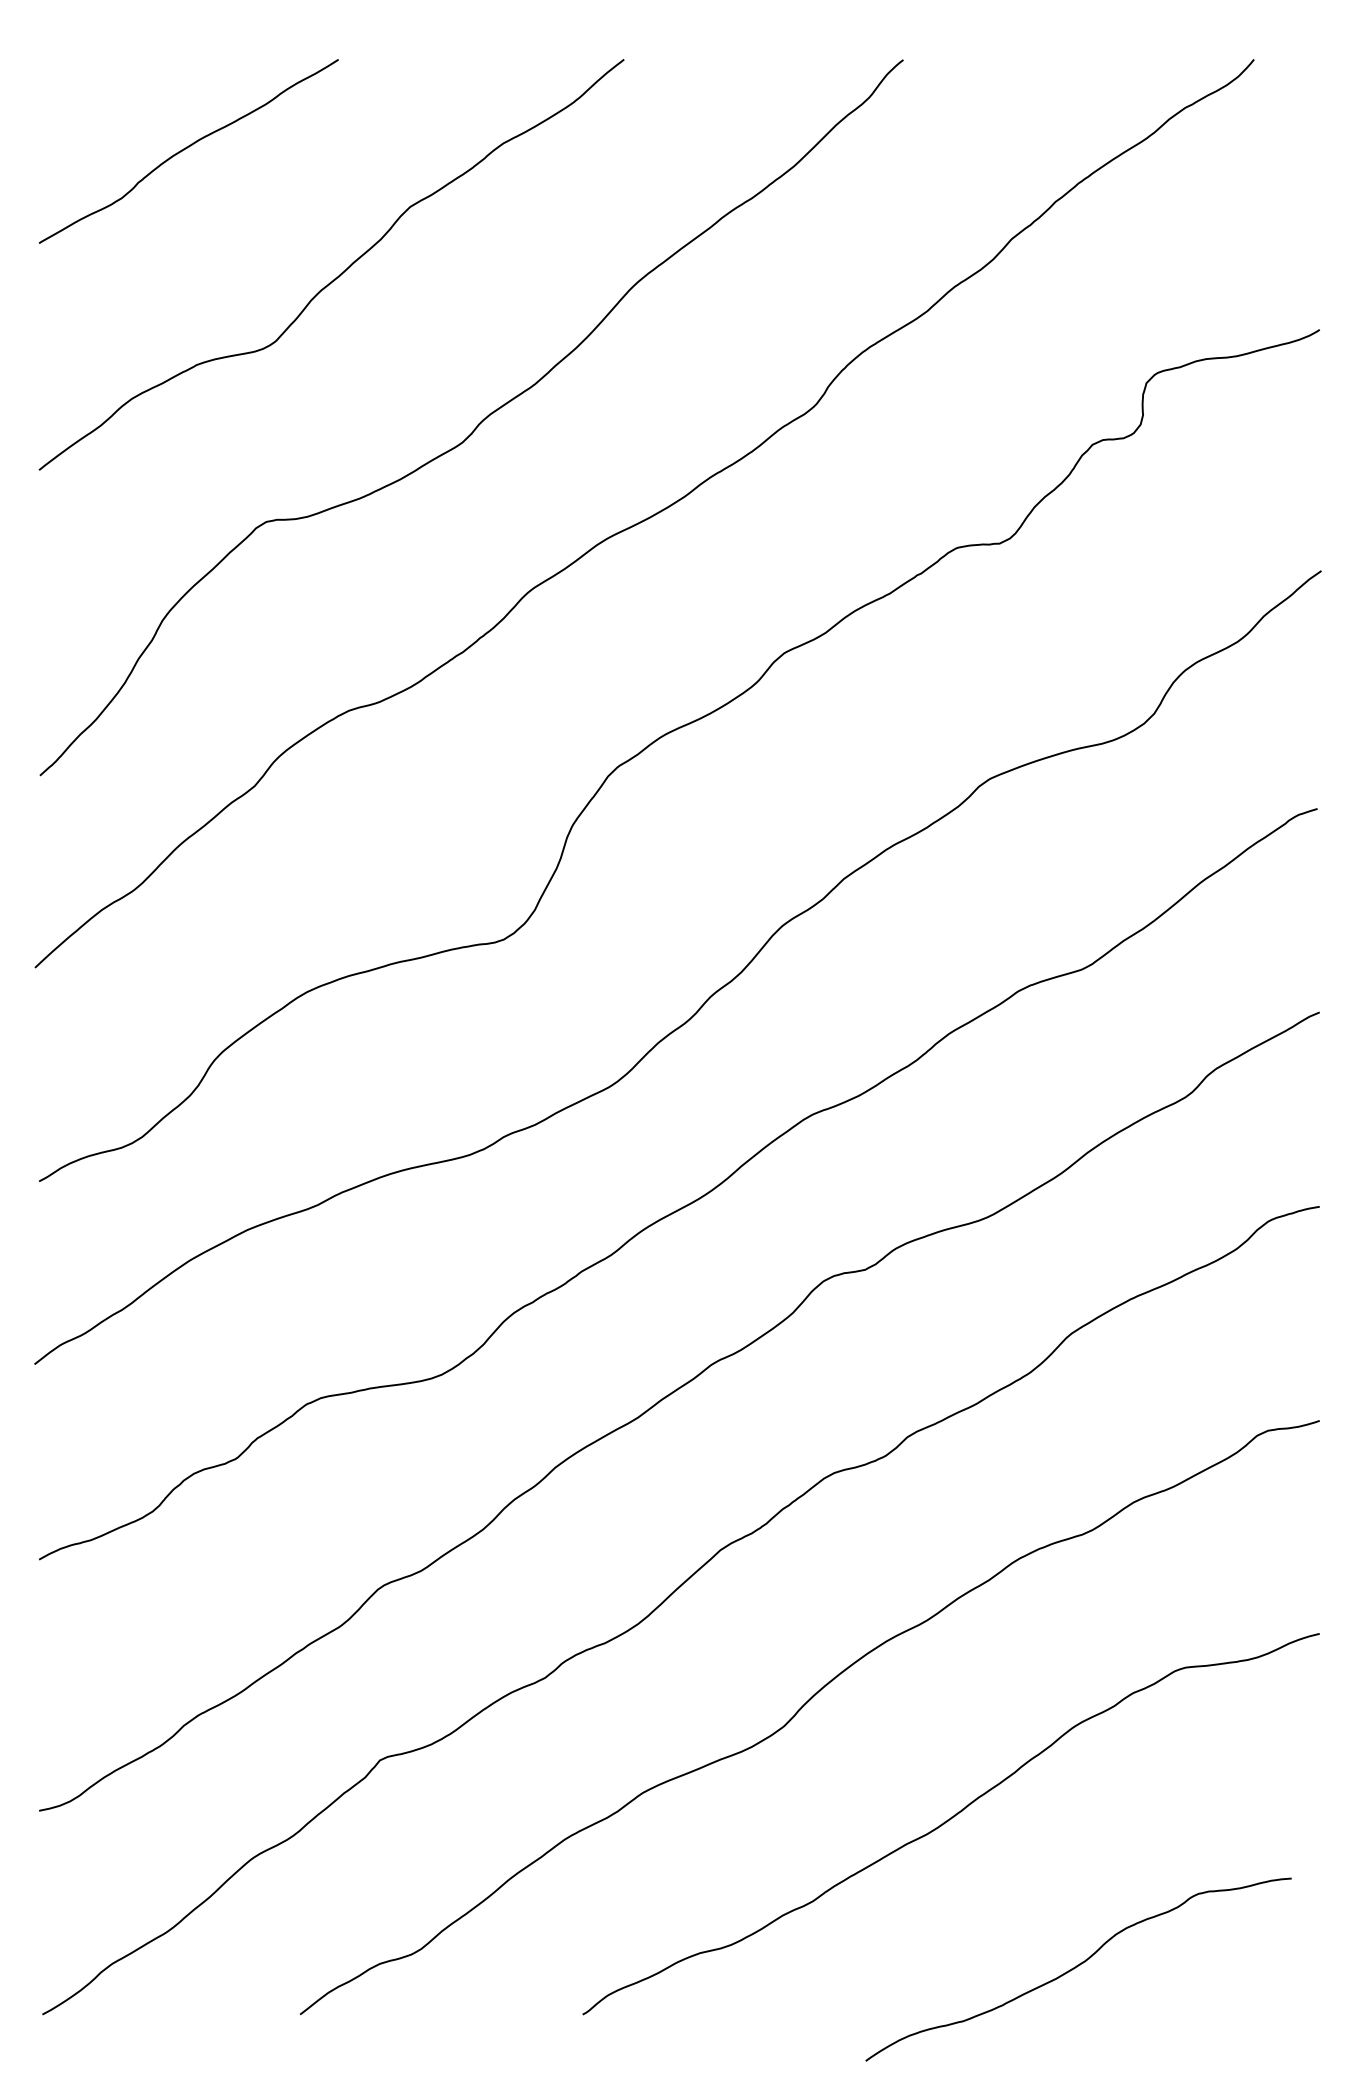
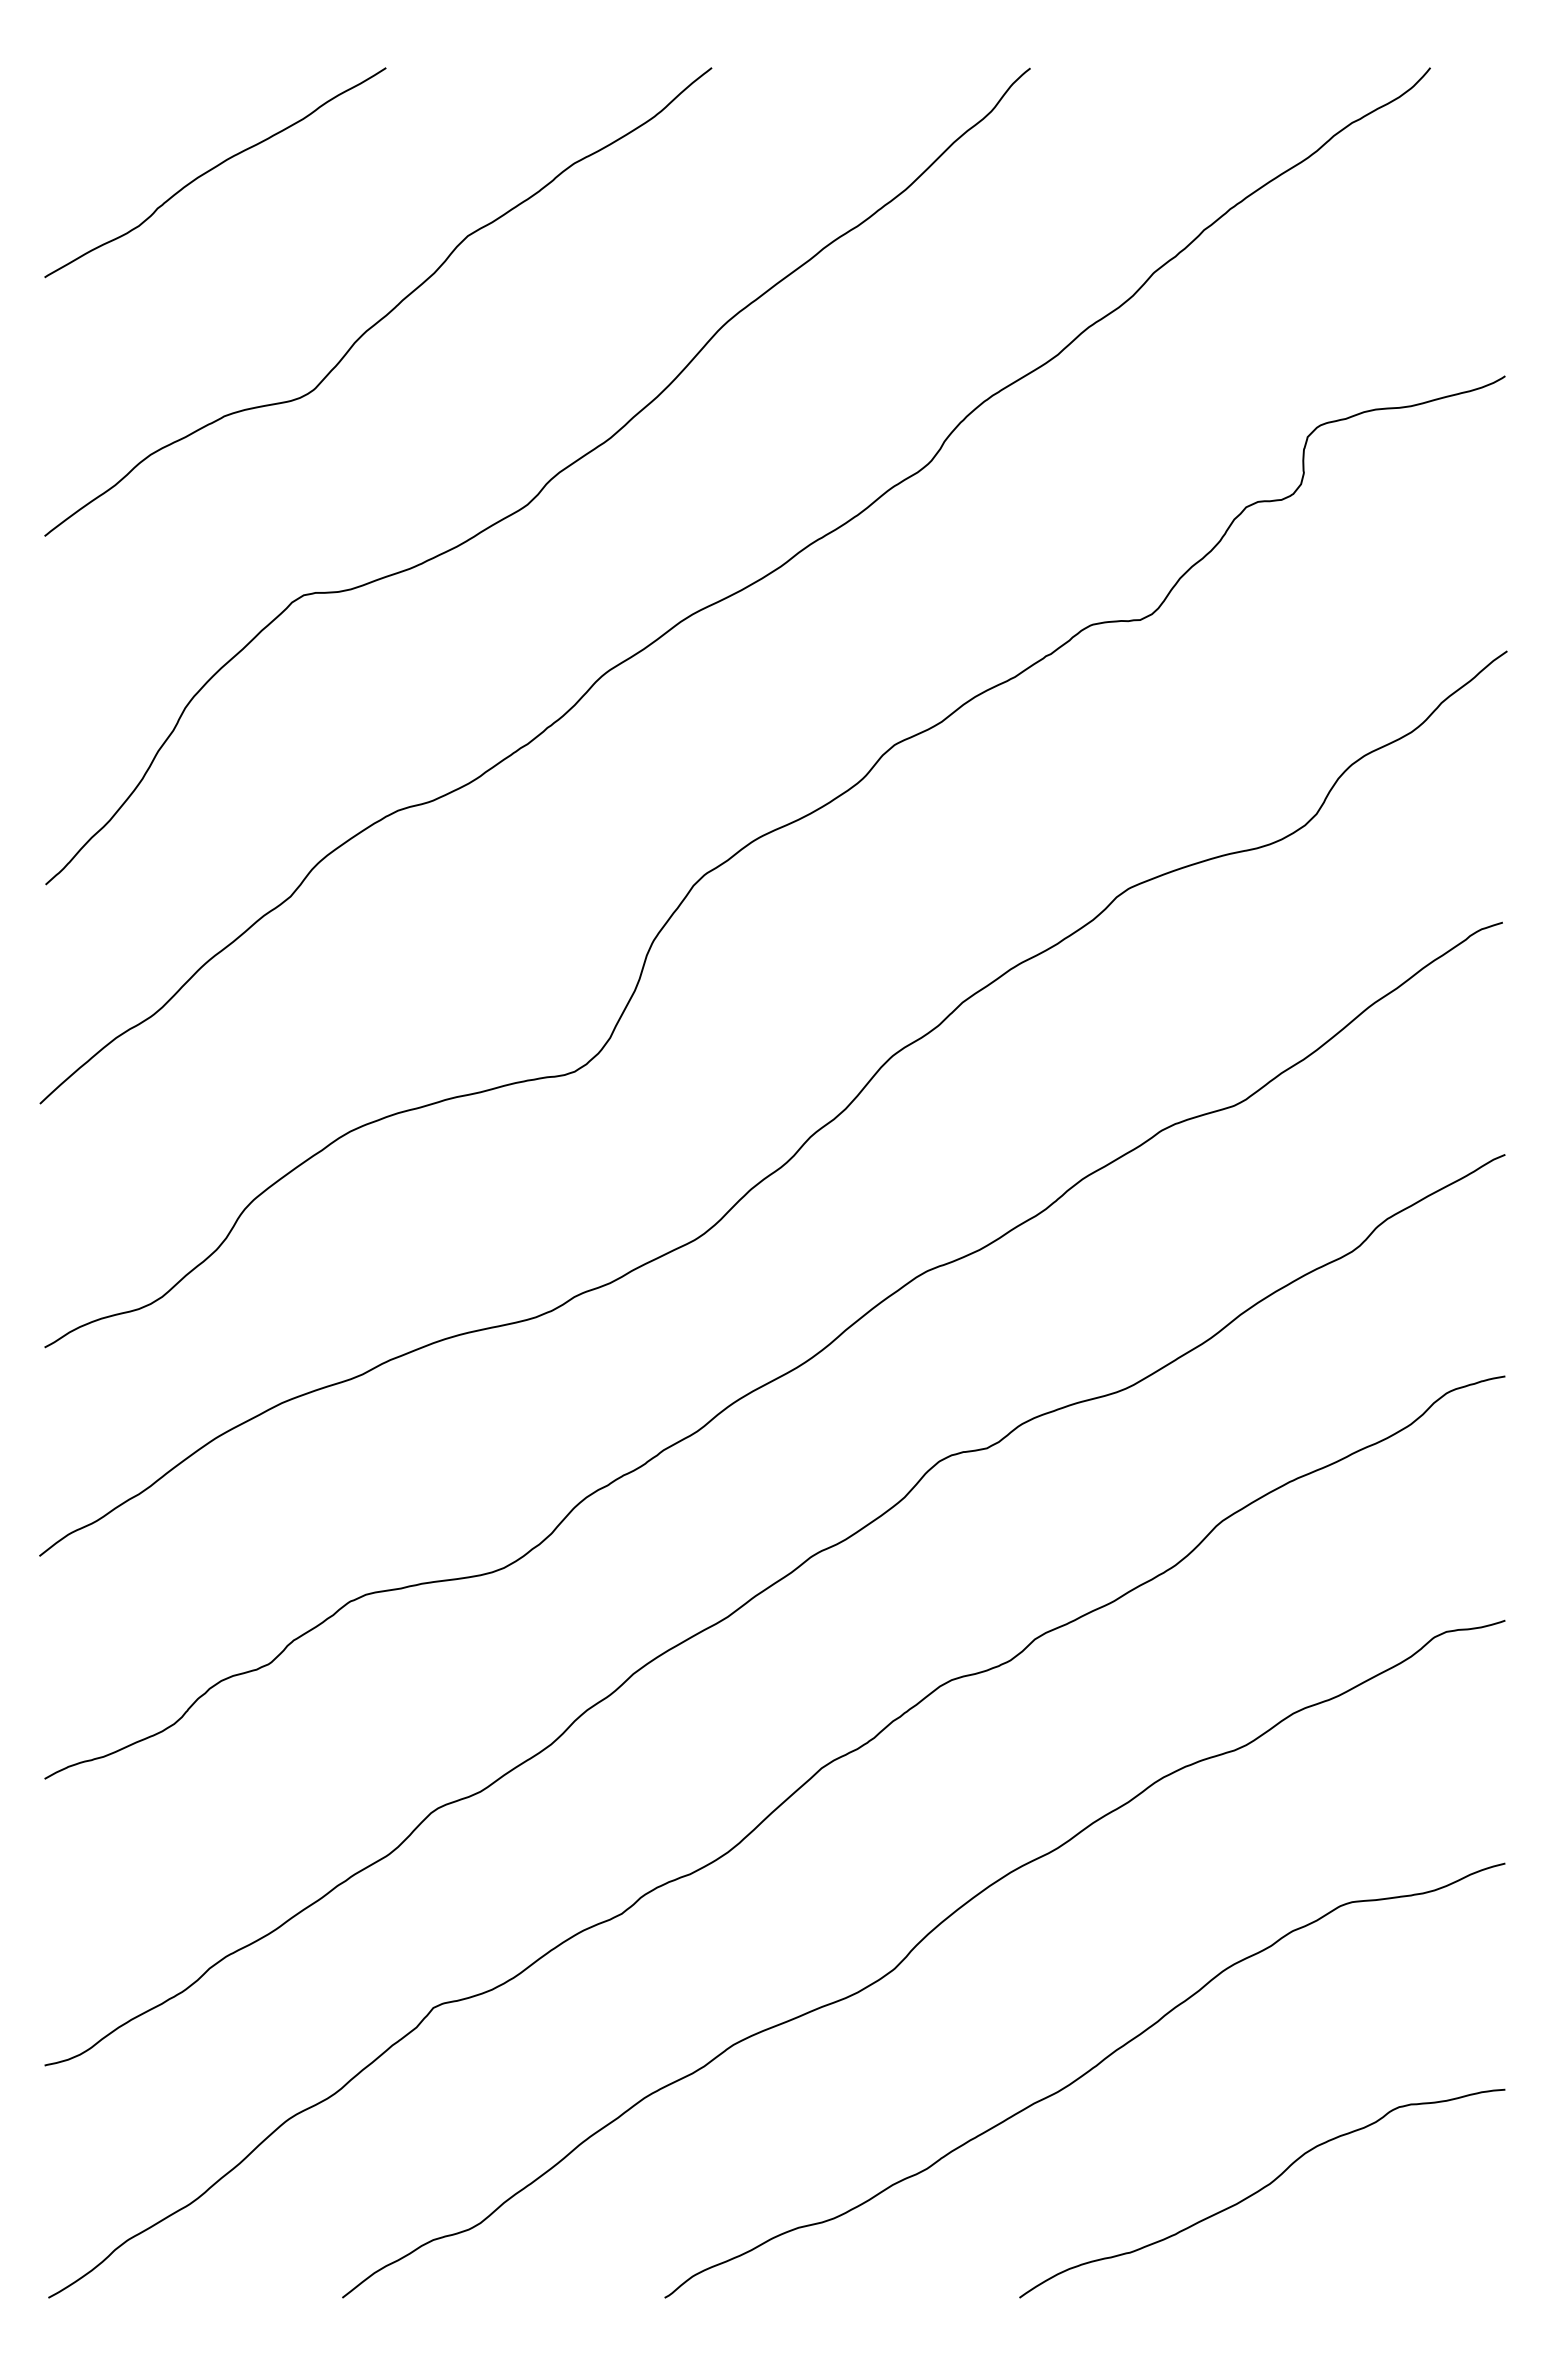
curve: (1077, 1966) -> (1261, 2190), moved

